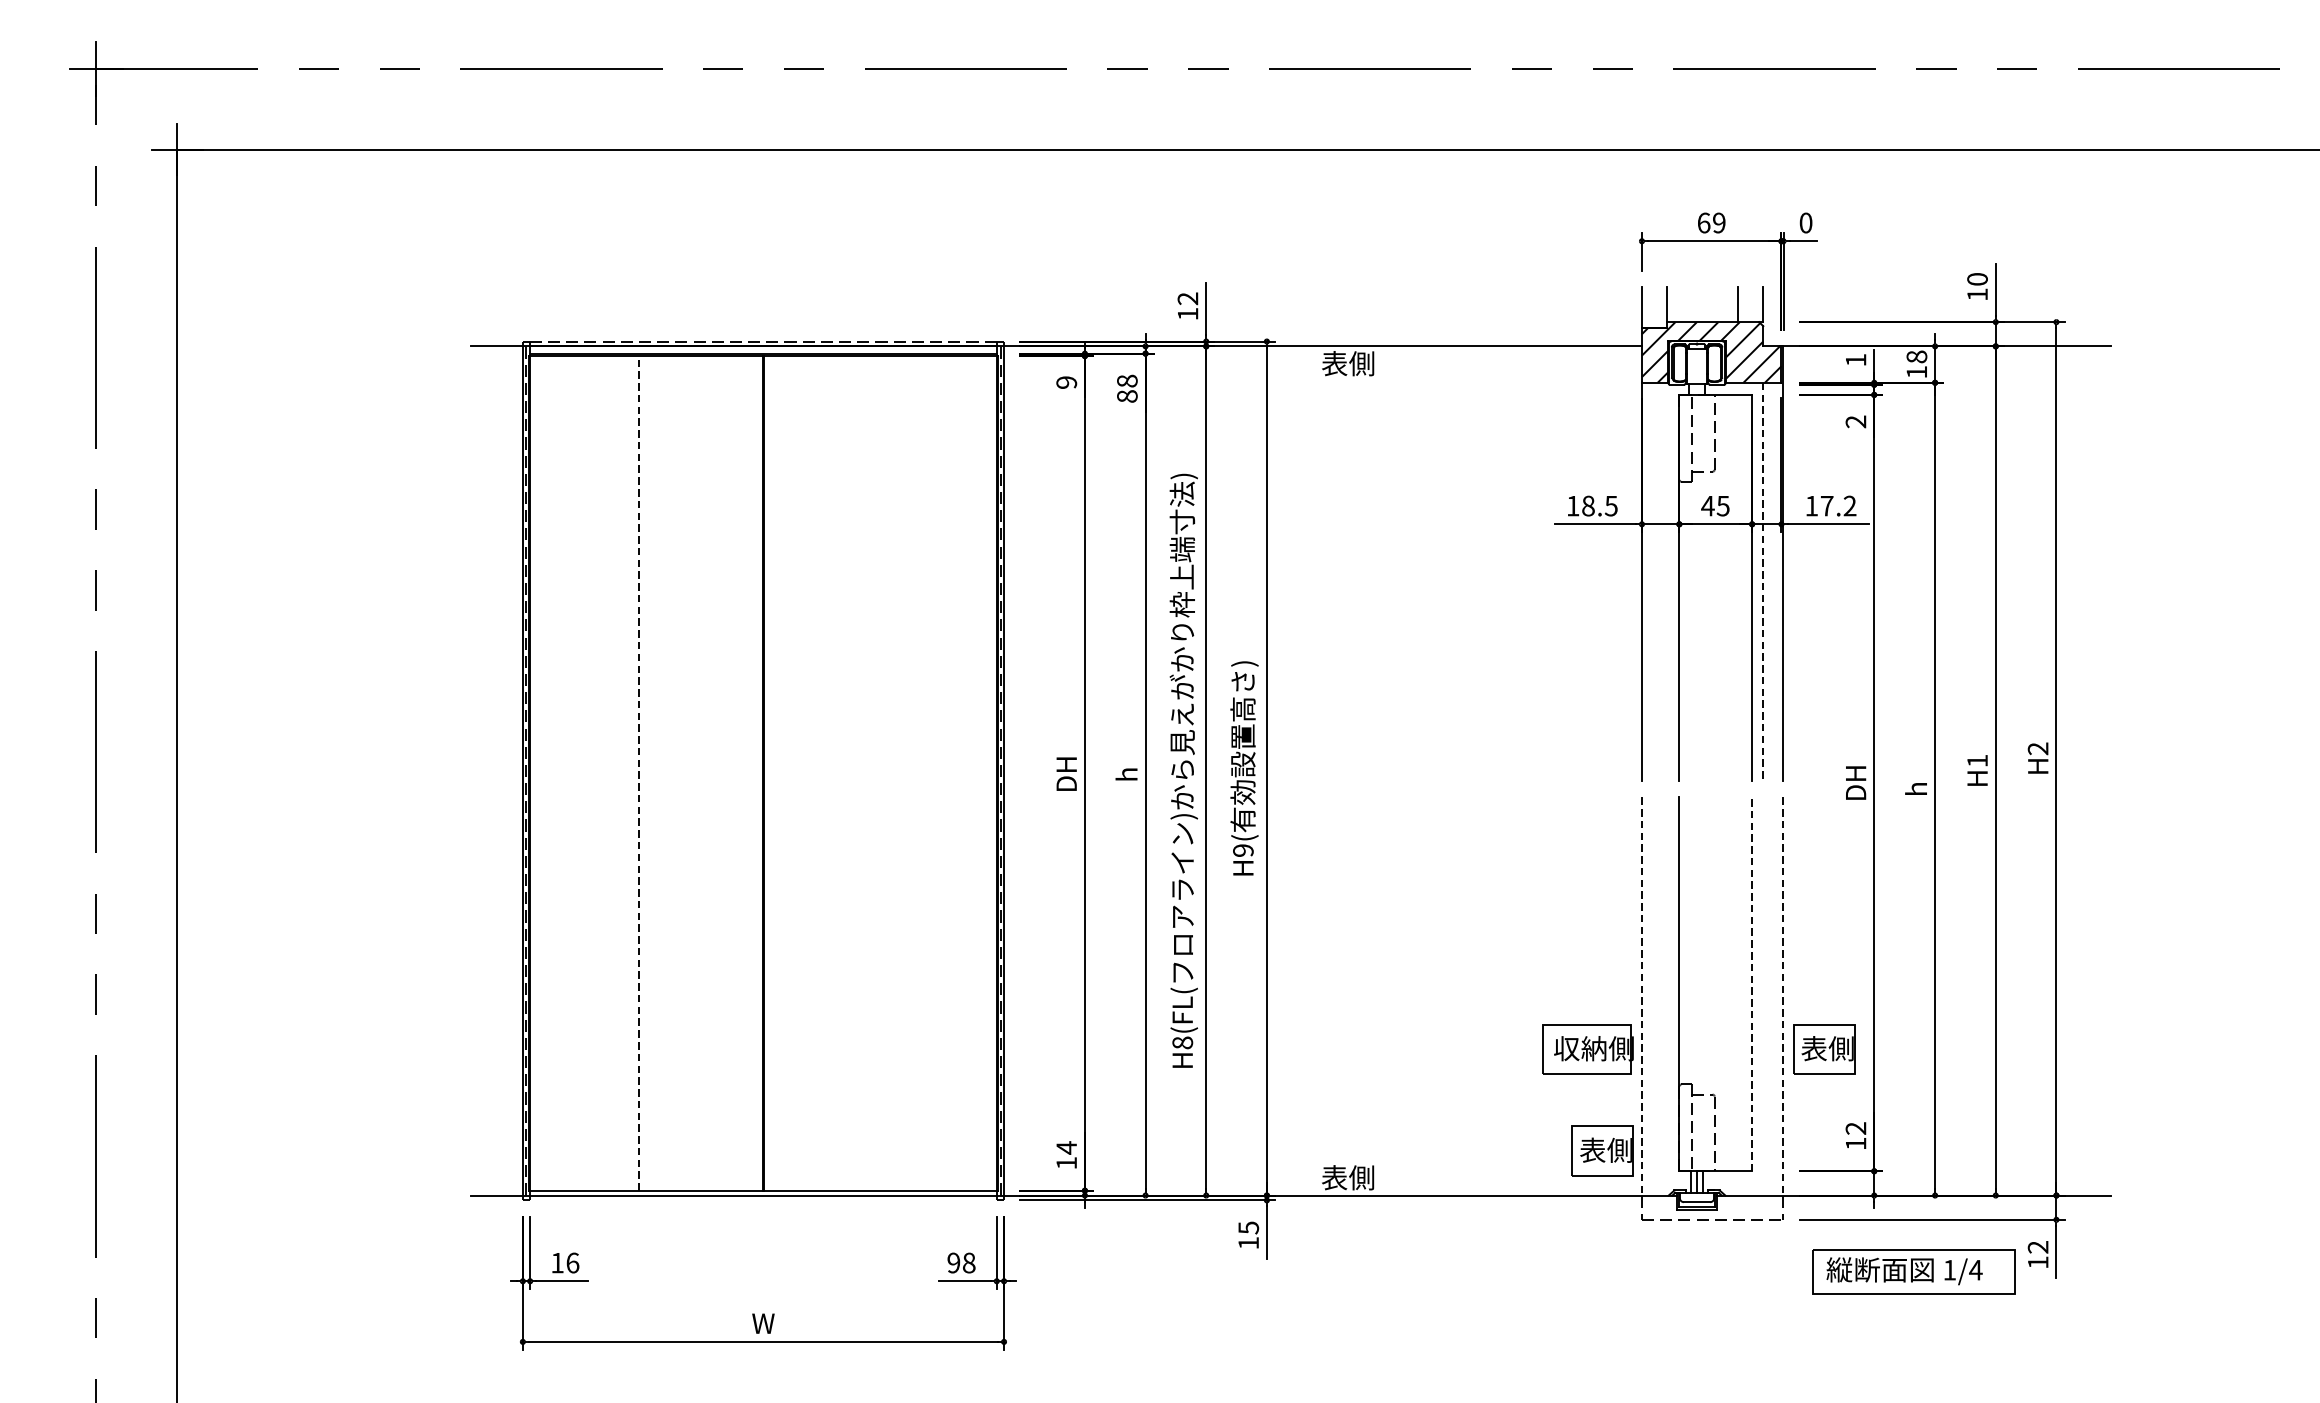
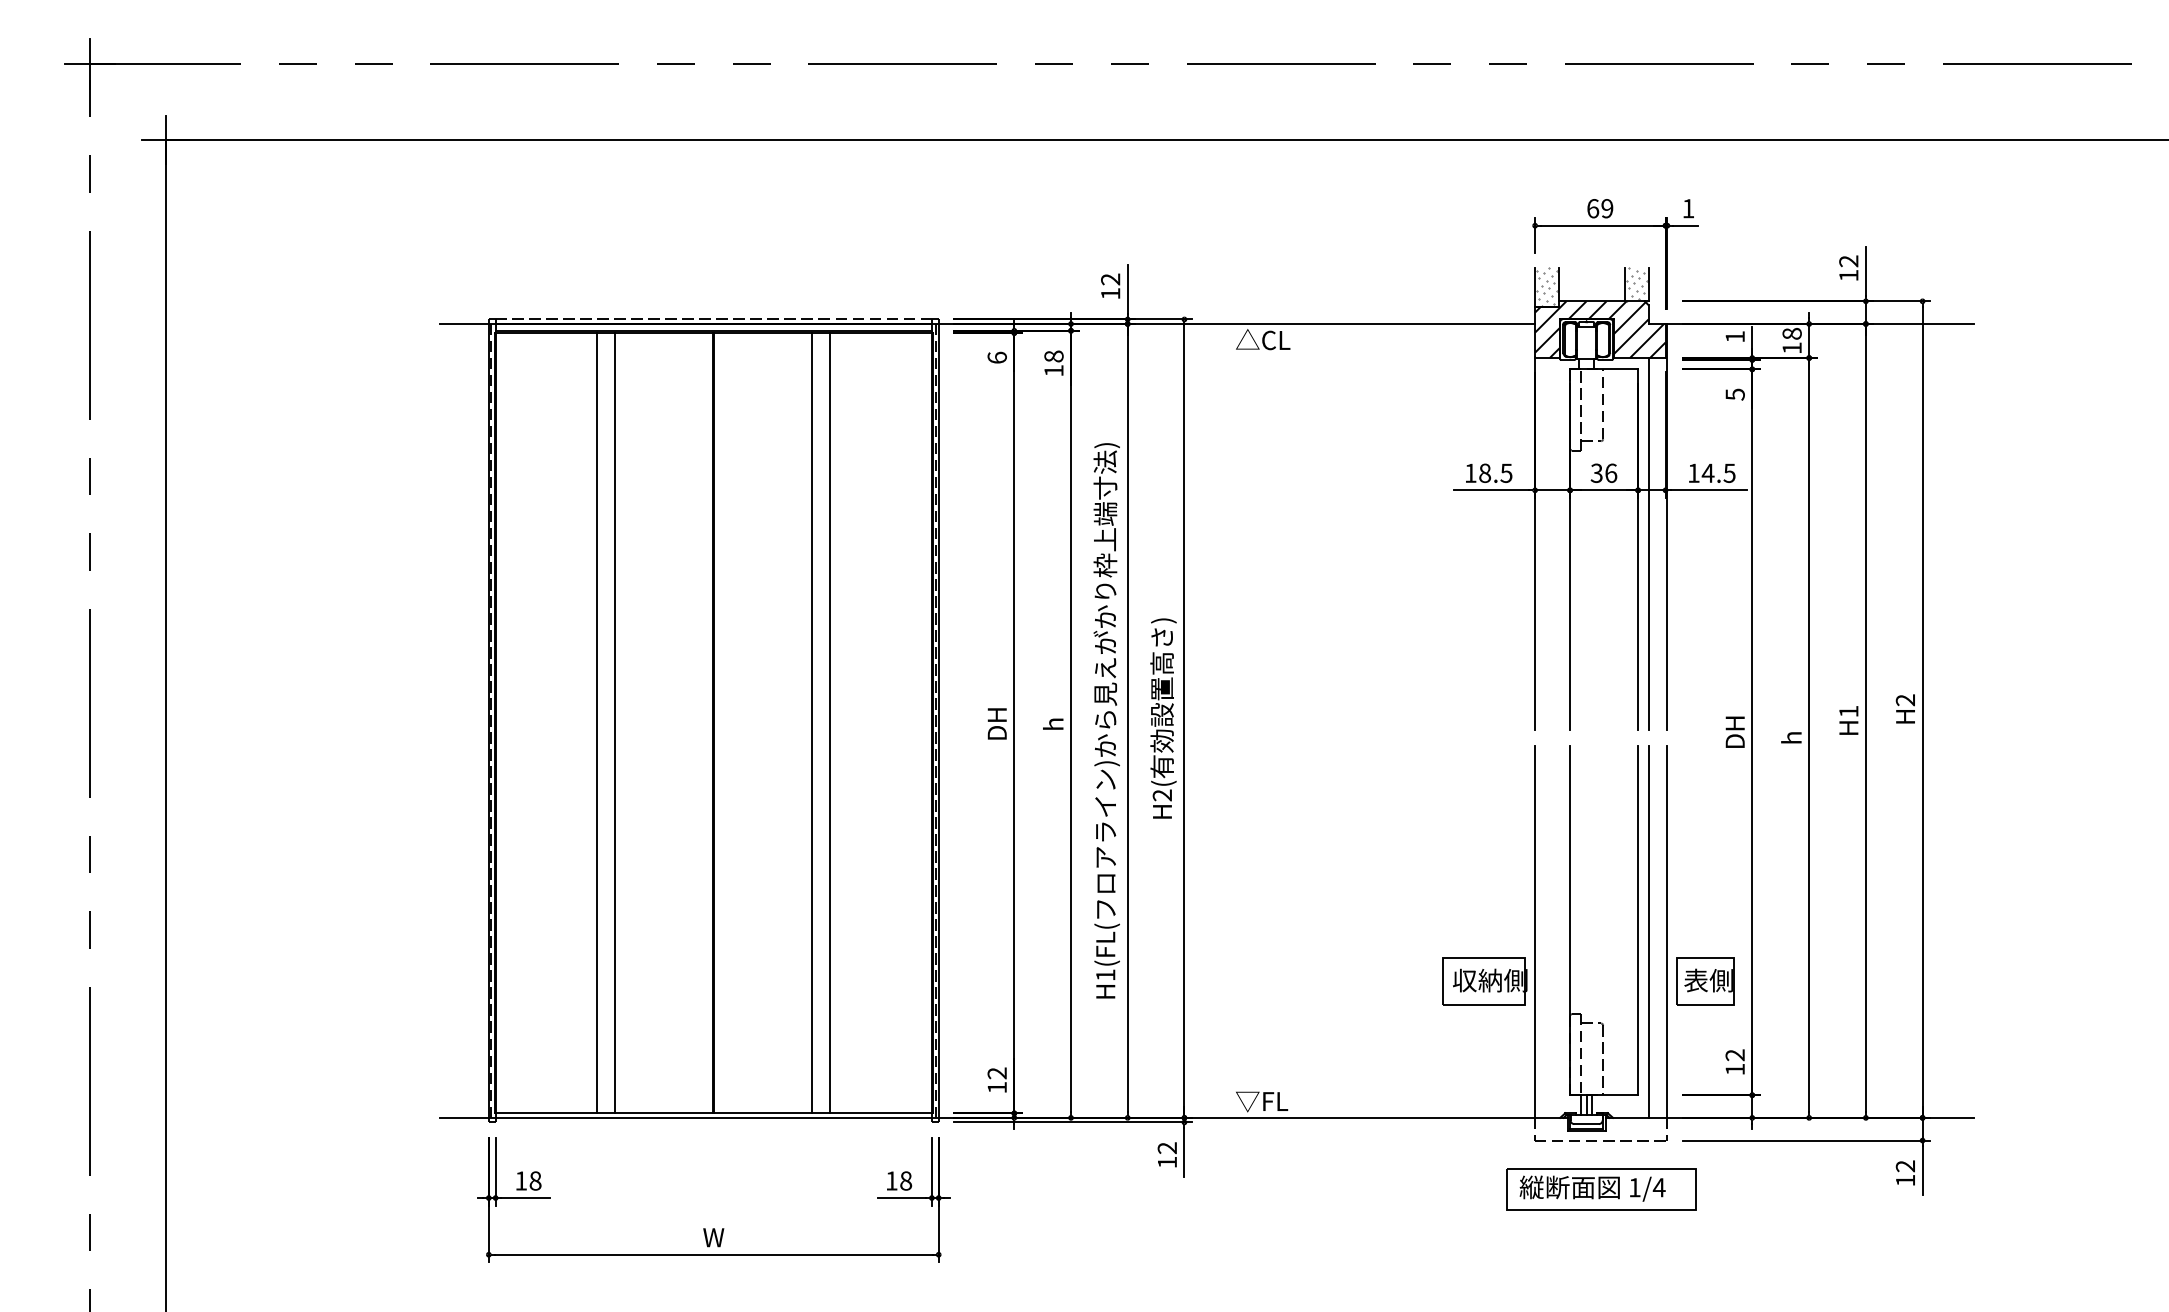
text: (1806, 222) -> (1688, 208), 0 -> 1
text: (1977, 279) -> (1848, 261), 10 -> 12
hatch: (1750, 304) -> (1636, 284), added
hatch: (1654, 307) -> (1546, 287), added
text: (1351, 362) -> (1263, 339), 表側 -> △CL
text: (1065, 382) -> (996, 357), 9 -> 6
text: (1126, 396) -> (1053, 370), 88 -> 18
text: (1855, 421) -> (1734, 394), 2 -> 5
text: (1715, 506) -> (1603, 473), 45 -> 36
text: (1838, 506) -> (1718, 473), 17.2 -> 14.5
line: (1763, 582) -> (1648, 544), dashed -> solid
line: (639, 772) -> (597, 722), dashed -> solid
line: (658, 773) -> (615, 723), added
line: (869, 773) -> (812, 723), added
line: (888, 773) -> (830, 723), added
text: (1243, 850) -> (1162, 795), H9( -> H2(
line: (1752, 984) -> (1638, 920), dashed -> solid
line: (1763, 996) -> (1648, 931), added
line: (1642, 997) -> (1535, 932), dashed -> solid
line: (1783, 997) -> (1667, 932), dashed -> solid
text: (1182, 1043) -> (1105, 975), H8(FL( -> H1(FL(
text: (1065, 1148) -> (996, 1073), 14 -> 12
part: (1602, 1151) -> (1498, 1076), removed
text: (1350, 1178) -> (1262, 1101), 表側 -> ▽FL
text: (1248, 1228) -> (1167, 1148), 15 -> 12
text: (572, 1262) -> (535, 1180), 16 -> 18
text: (953, 1262) -> (891, 1180), 98 -> 18
part: (1914, 1272) -> (1601, 1189), moved

